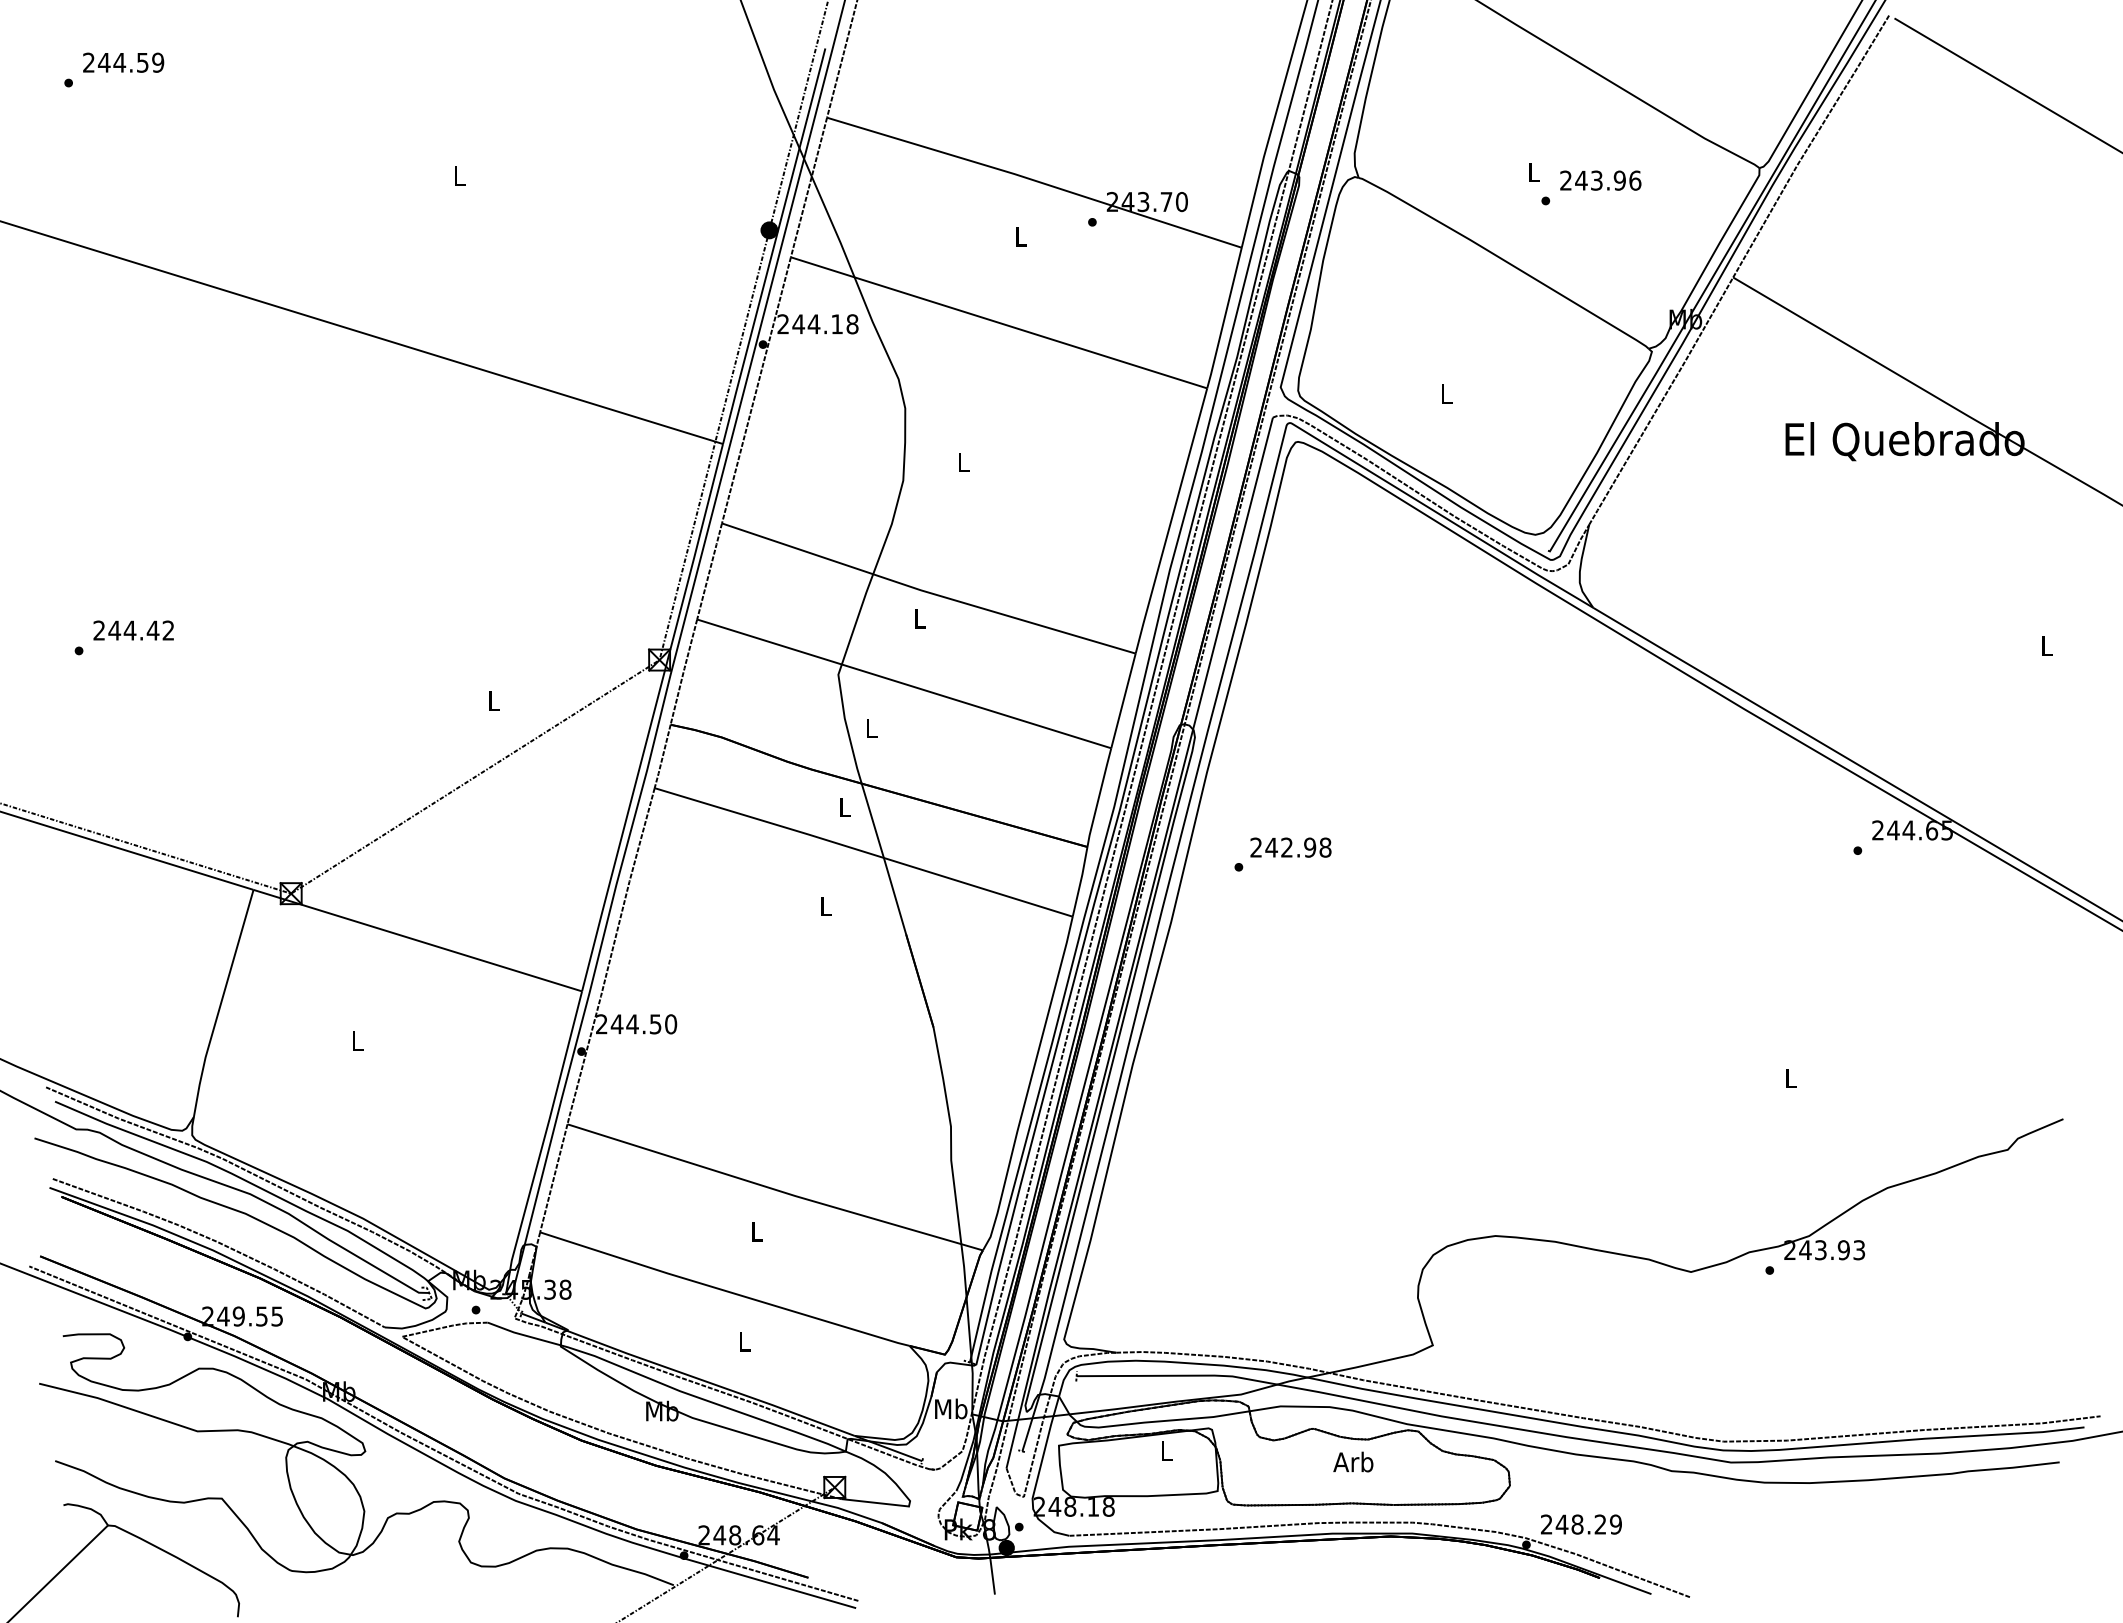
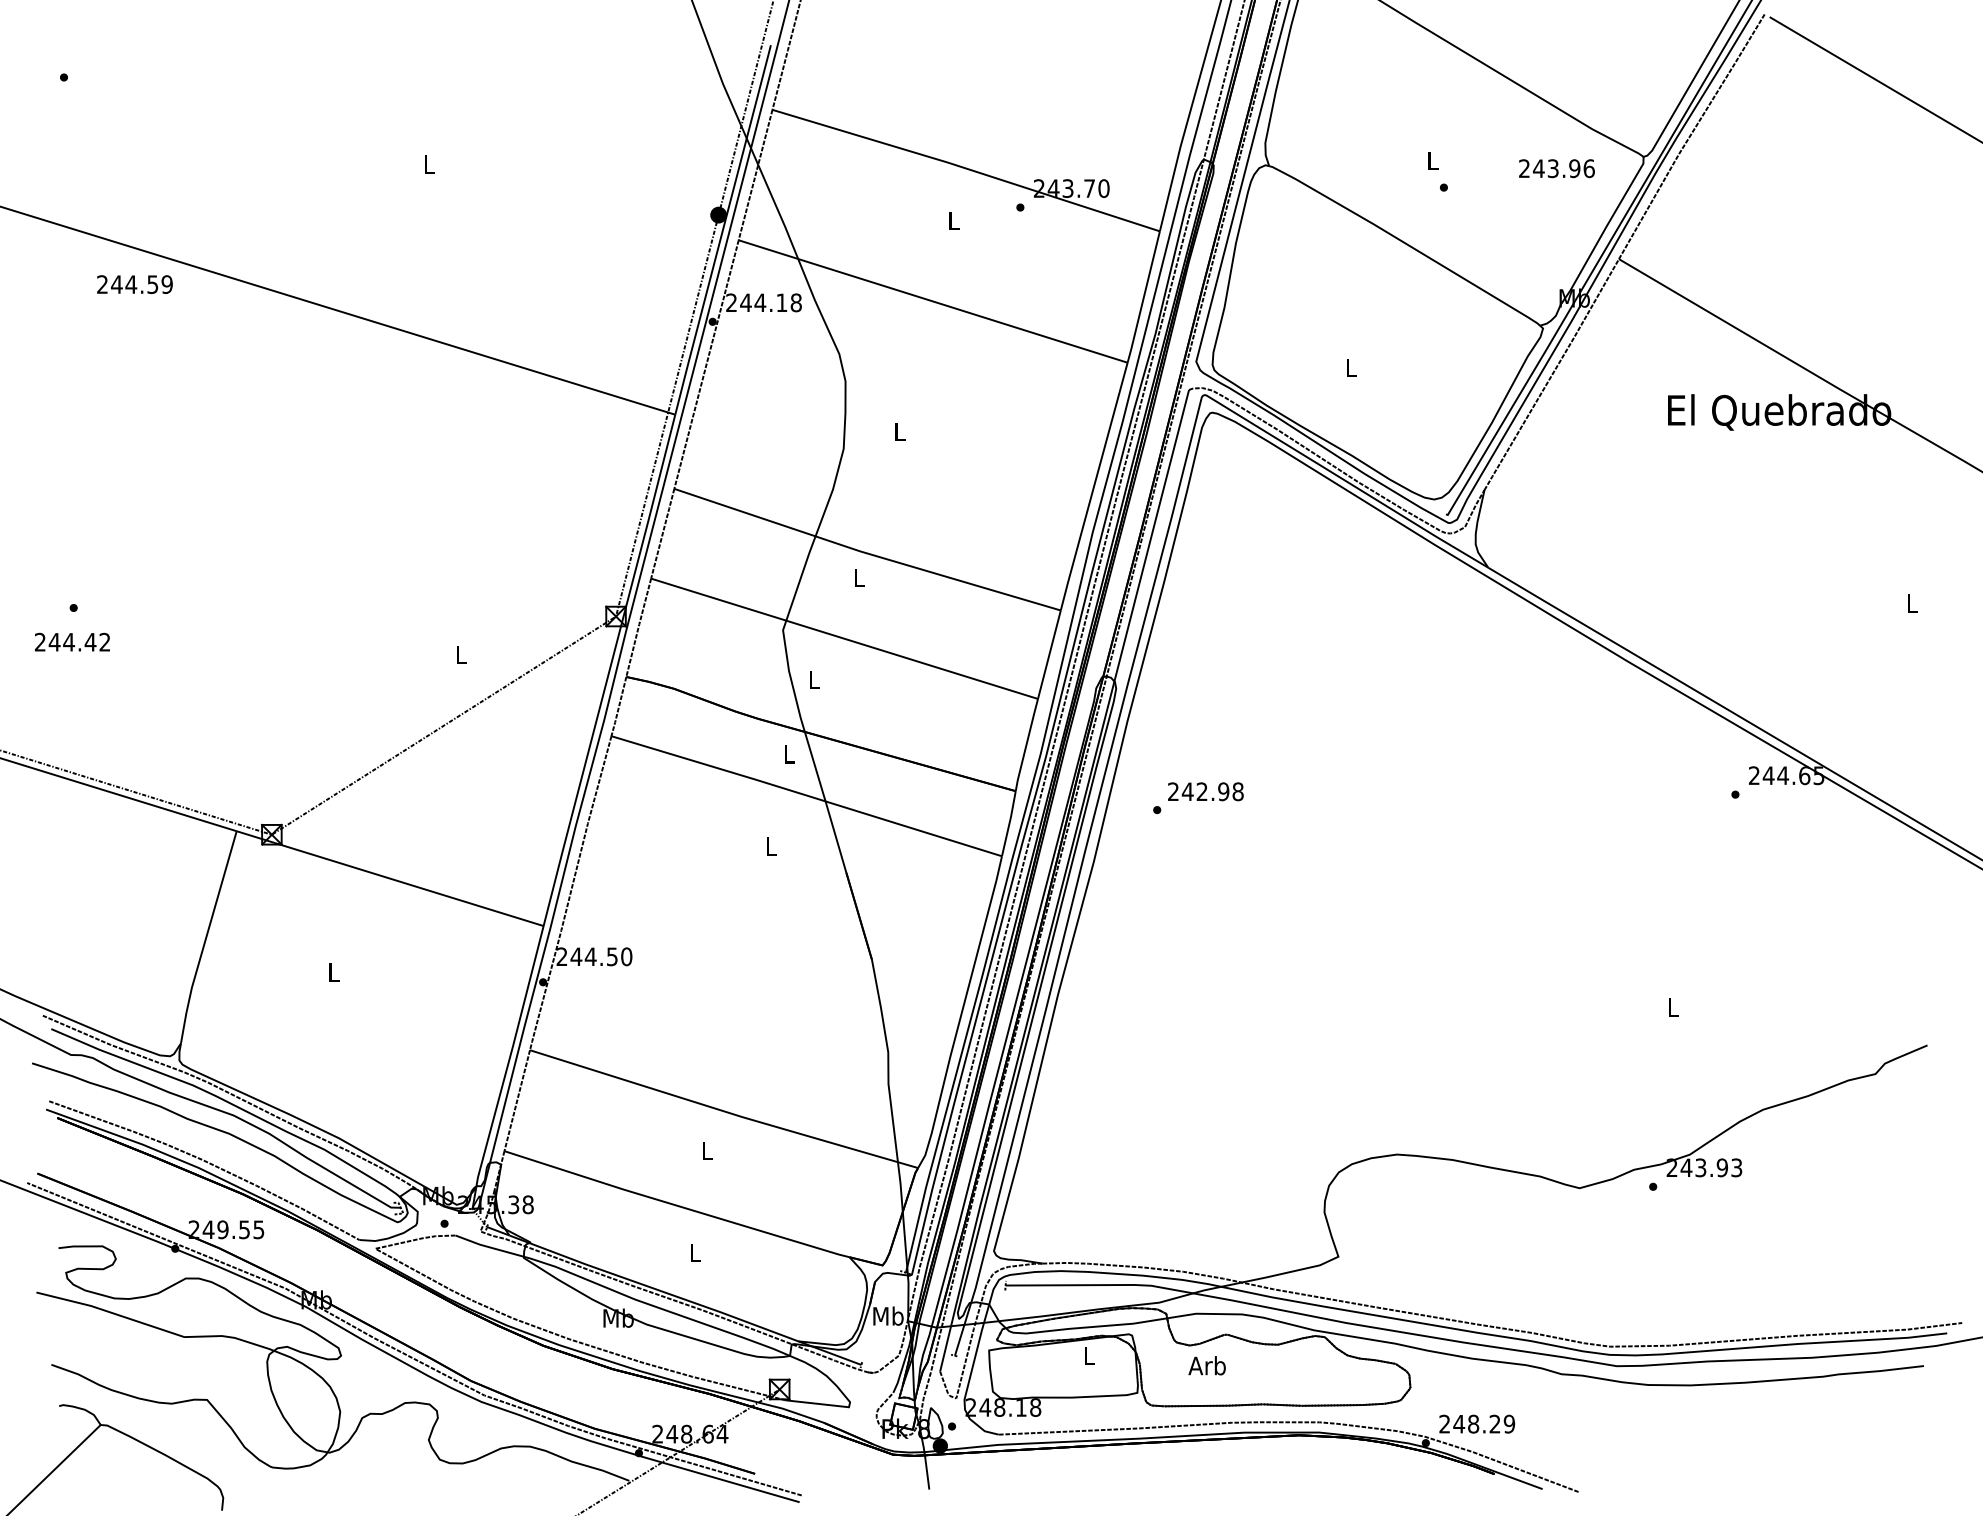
text: (123, 62) -> (134, 284), moved
text: (1600, 180) -> (1556, 168), moved
text: (133, 630) -> (72, 642), moved
text: (1353, 1461) -> (1207, 1365), moved

